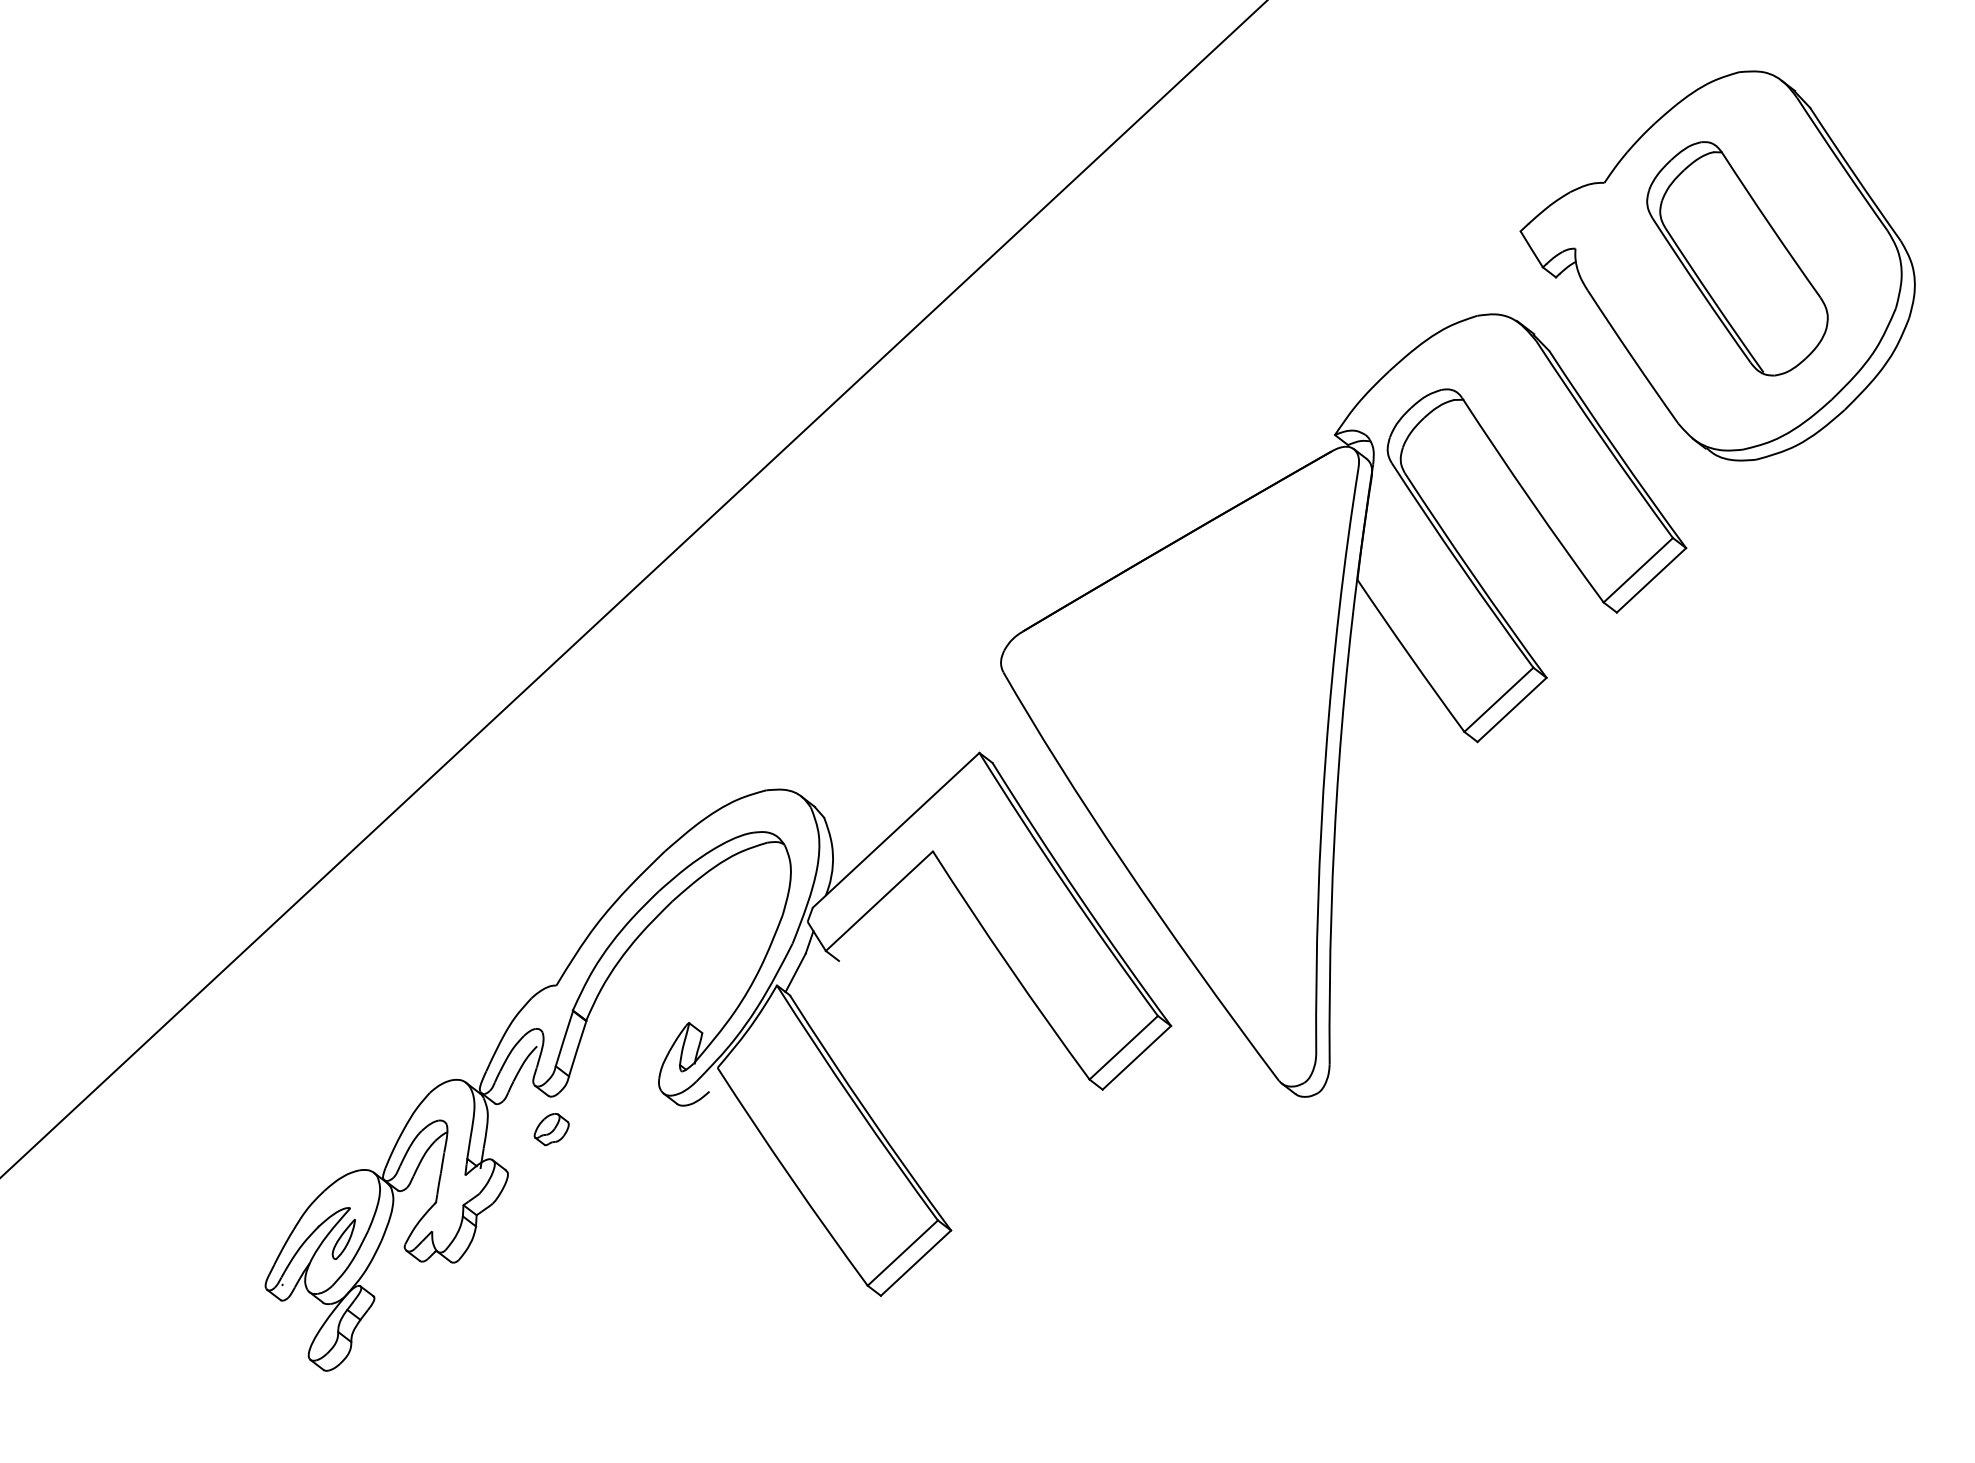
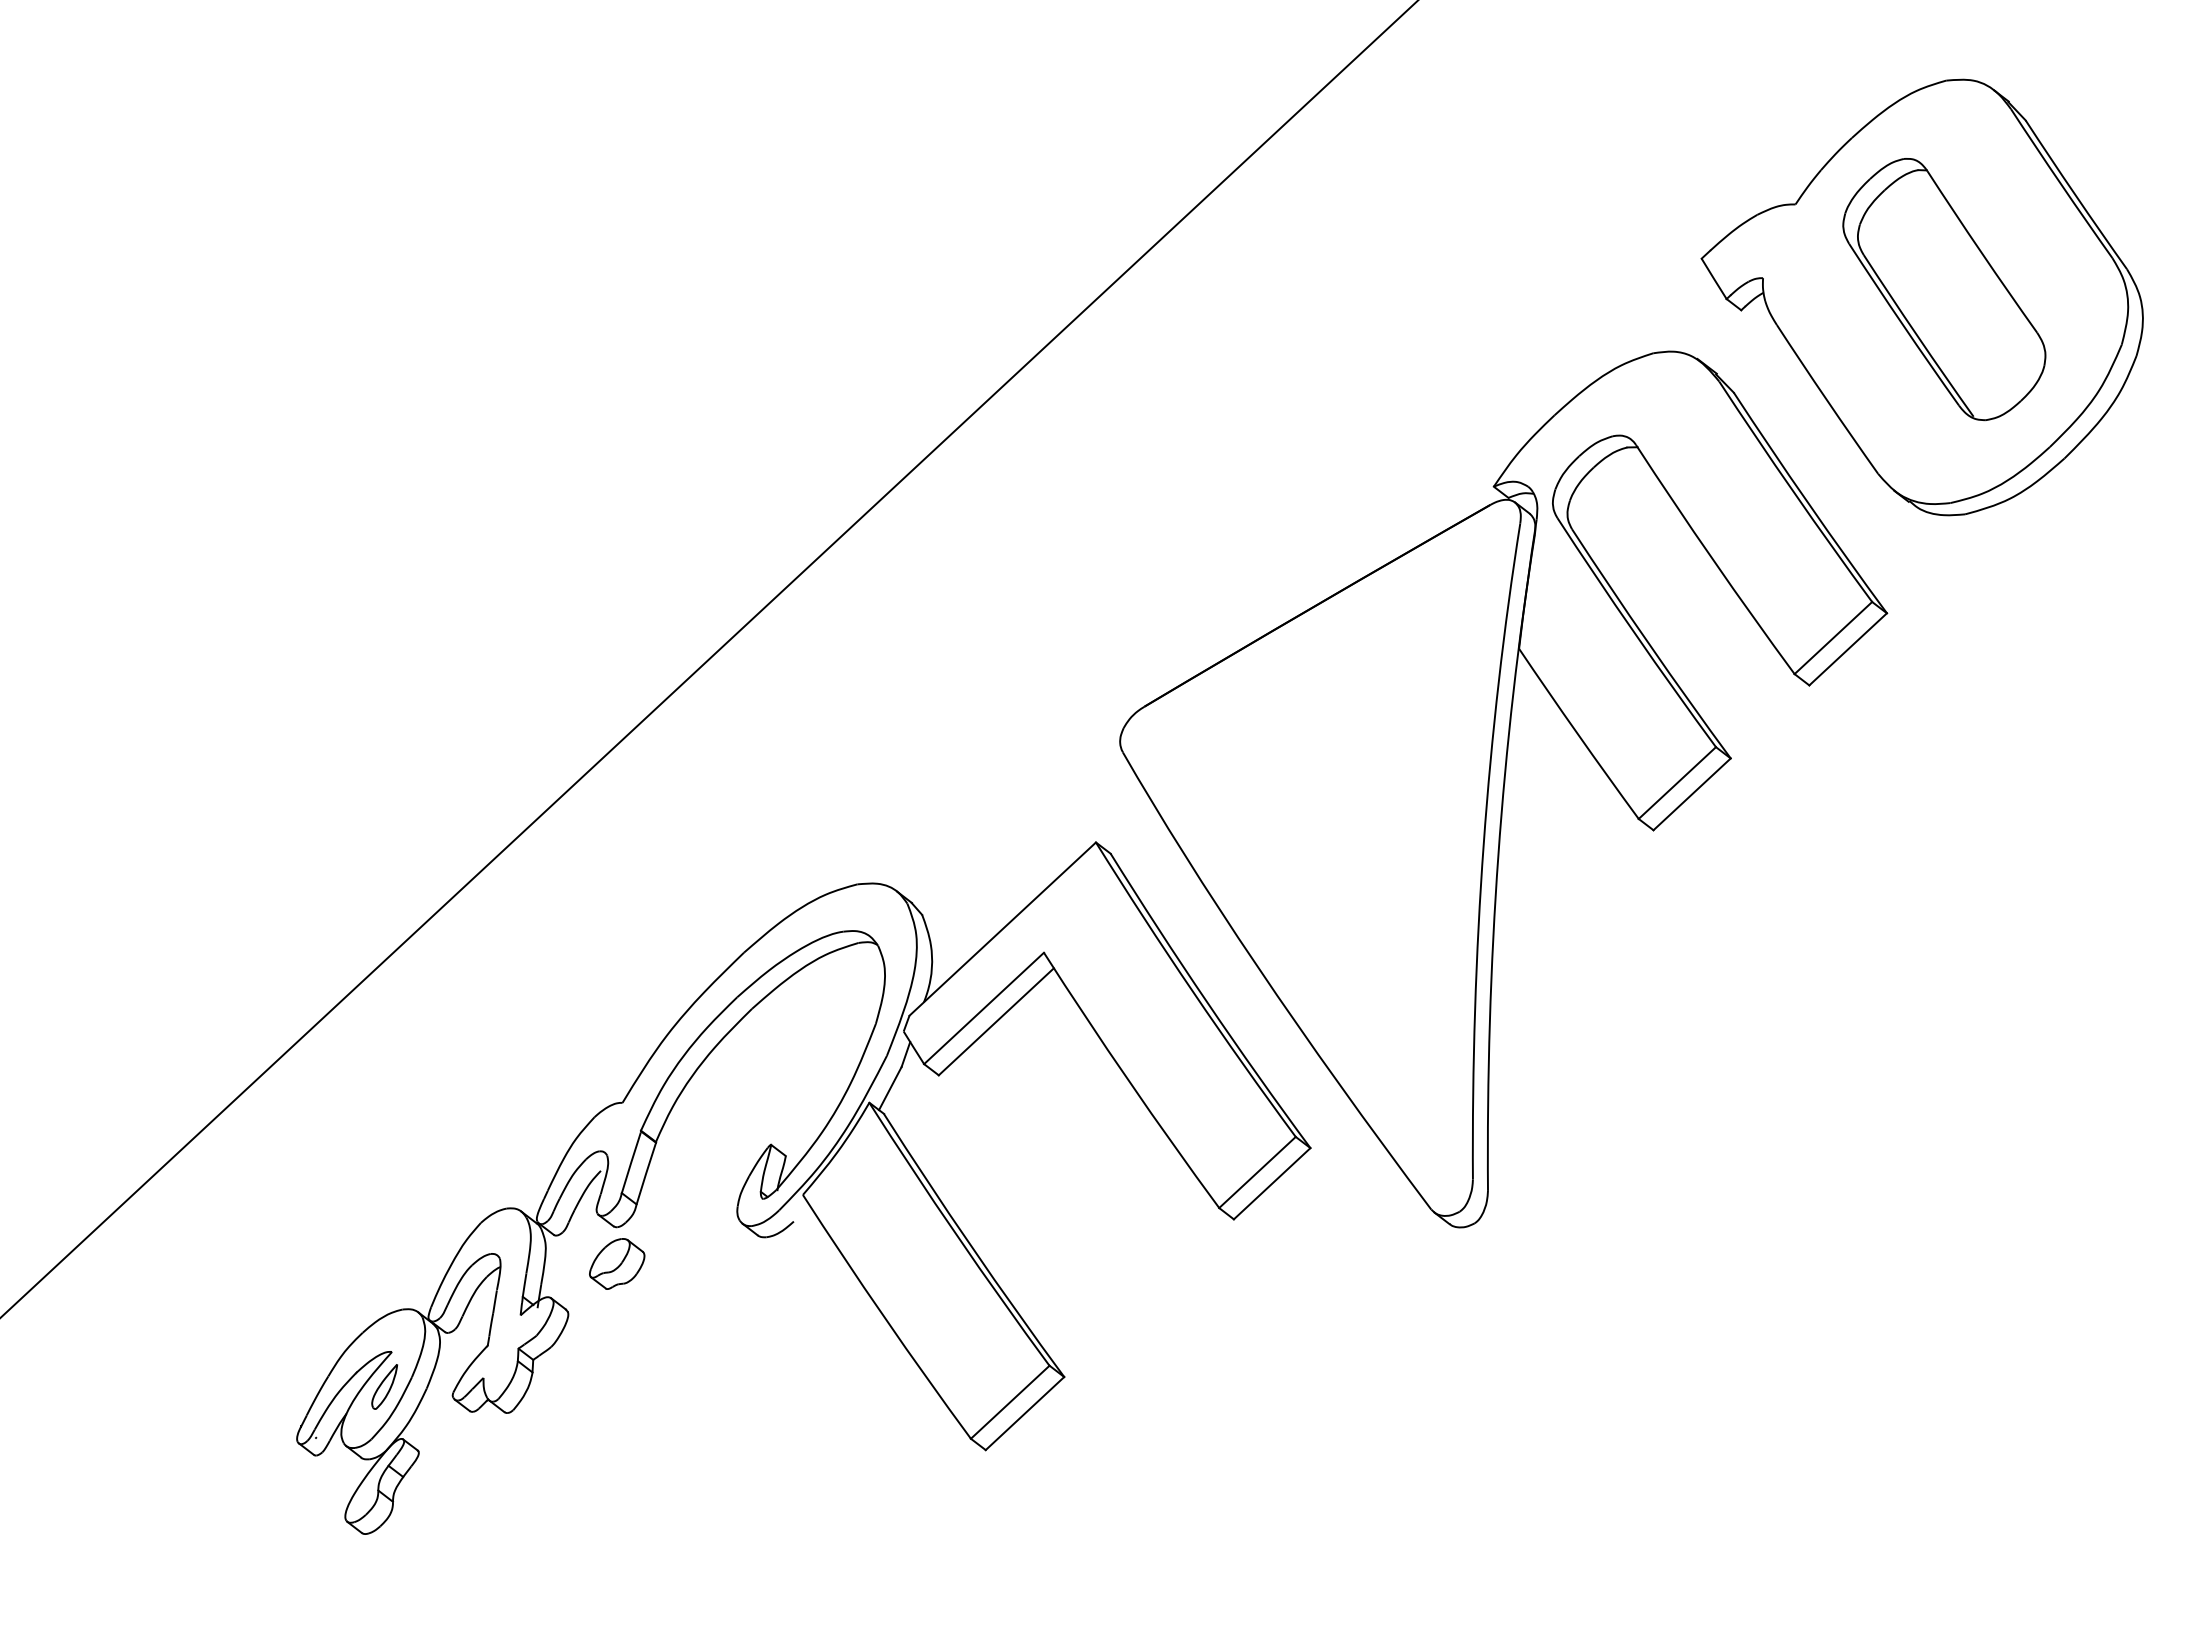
line: (889, 912) -> (995, 1021), added
part: (551, 1129) -> (617, 1263), size x1.43

